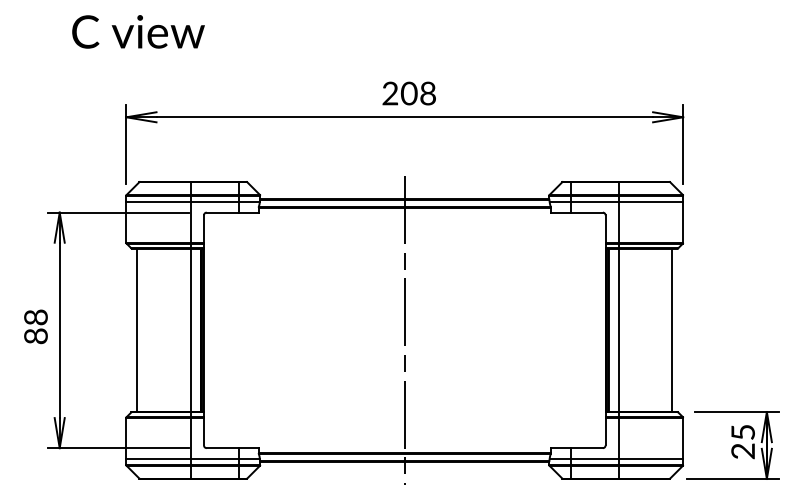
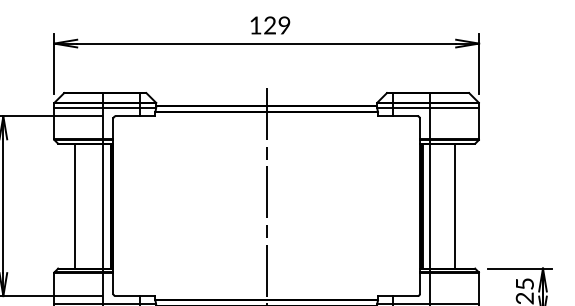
text: (408, 93) -> (269, 25), 208 -> 129
line: (137, 330) -> (75, 206), moved
line: (672, 330) -> (454, 206), moved

